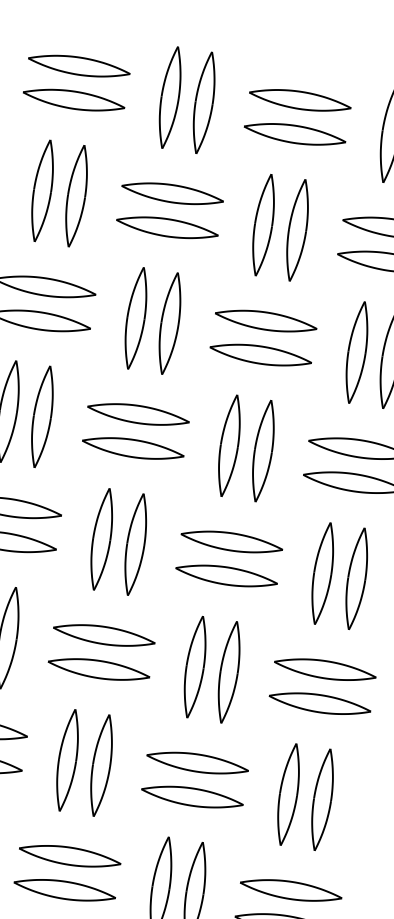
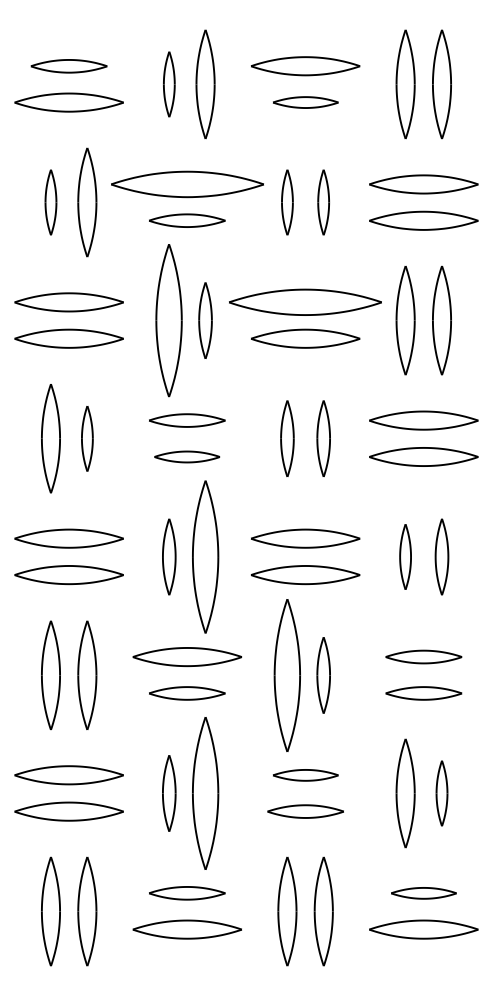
part: (78, 66) -> (68, 66), size x0.7
part: (170, 97) -> (169, 84), size x0.6
part: (294, 134) -> (305, 102), size x0.6
part: (42, 190) -> (50, 202), size x0.6
part: (171, 193) -> (186, 184), size x1.4
part: (263, 225) -> (287, 202), size x0.6
part: (166, 227) -> (186, 220), size x0.7
part: (297, 230) -> (323, 202), size x0.6
part: (136, 318) -> (169, 320), size x1.4
part: (266, 321) -> (305, 302), size x1.4
part: (169, 323) -> (205, 320), size x0.7
part: (137, 414) -> (186, 420), size x0.7
part: (42, 416) -> (87, 438), size x0.6
part: (229, 445) -> (287, 438), size x0.7
part: (132, 447) -> (186, 456), size x0.6
part: (263, 450) -> (323, 438), size x0.7
part: (102, 538) -> (169, 556), size x0.7
part: (135, 544) -> (205, 556), size x1.4
part: (322, 573) -> (405, 556), size x0.6
part: (356, 578) -> (441, 556), size x0.7
part: (195, 666) -> (287, 674), size x1.4
part: (98, 669) -> (186, 693), size x0.7
part: (325, 669) -> (423, 656), size x0.7
part: (228, 672) -> (323, 675), size x0.7
part: (319, 703) -> (423, 693), size x0.7
part: (67, 760) -> (169, 793), size x0.7
part: (197, 763) -> (305, 775), size x0.6
part: (101, 765) -> (205, 793), size x1.4
part: (192, 796) -> (305, 811), size x0.7
part: (322, 799) -> (441, 793), size x0.6
part: (69, 856) -> (186, 893), size x0.7
part: (290, 890) -> (423, 893), size x0.6

